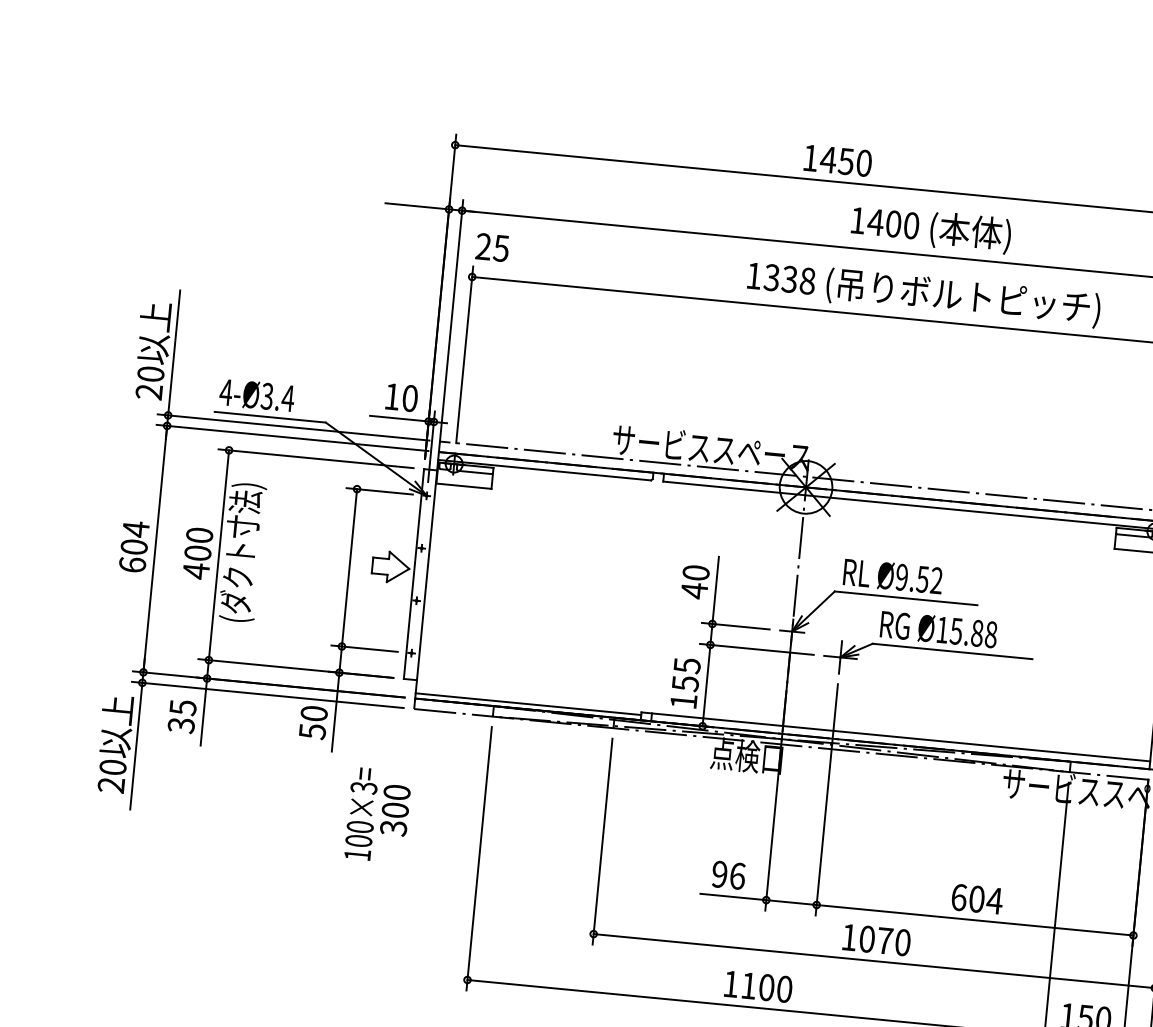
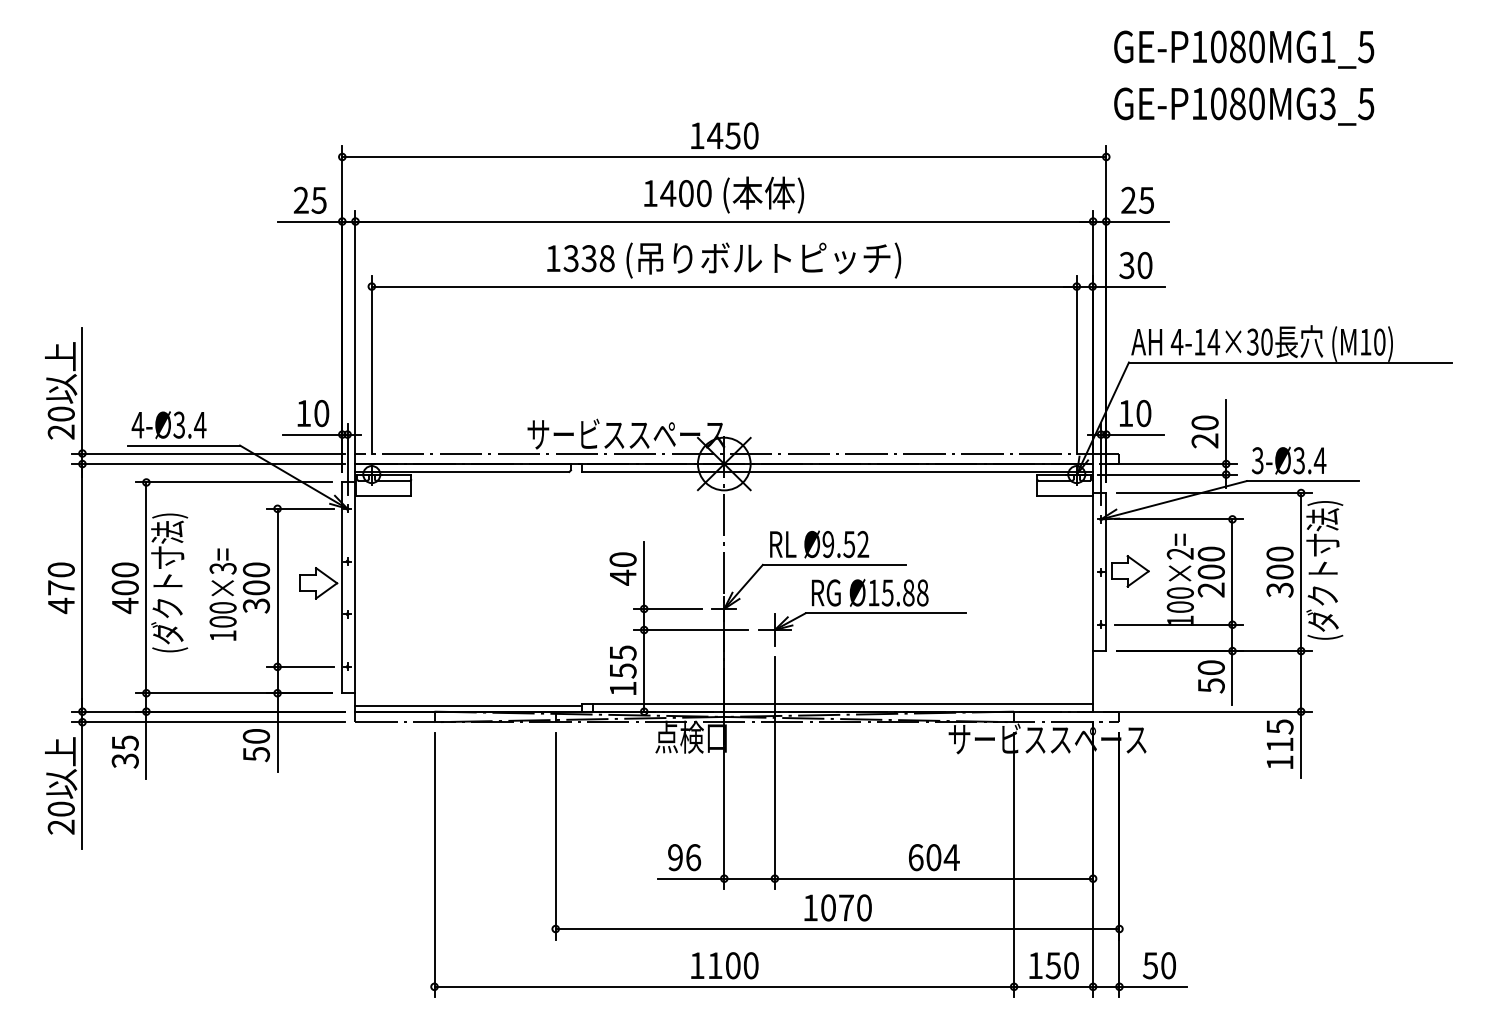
text: (931, 228) -> (724, 194), moved
text: (491, 246) -> (309, 199), moved
text: (924, 294) -> (724, 260), moved
text: (133, 547) -> (60, 588), 604 -> 470
text: (377, 815) -> (239, 594), moved

